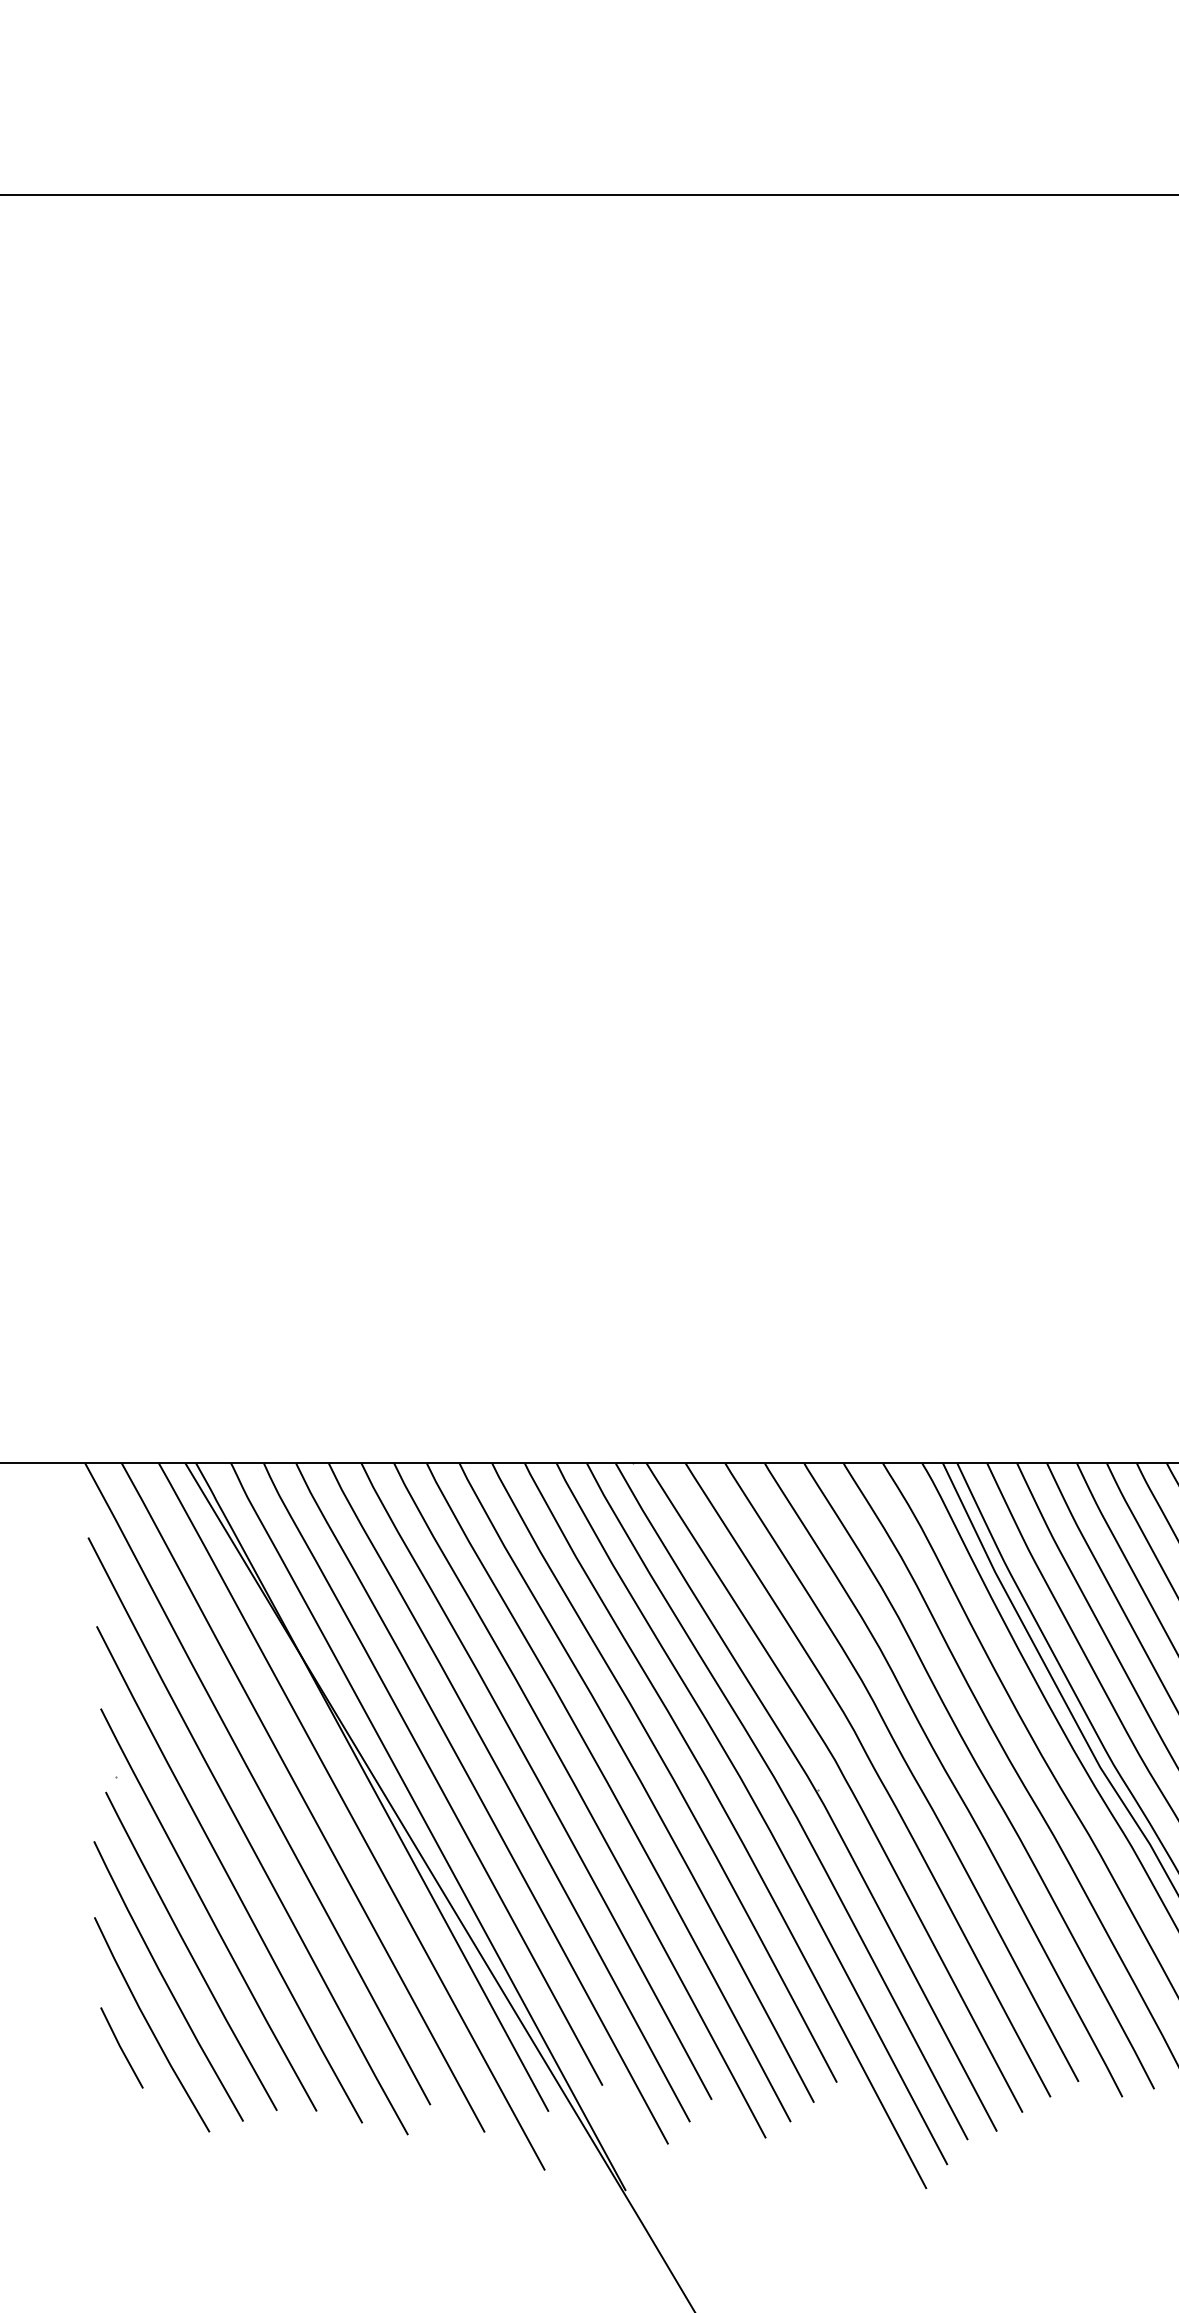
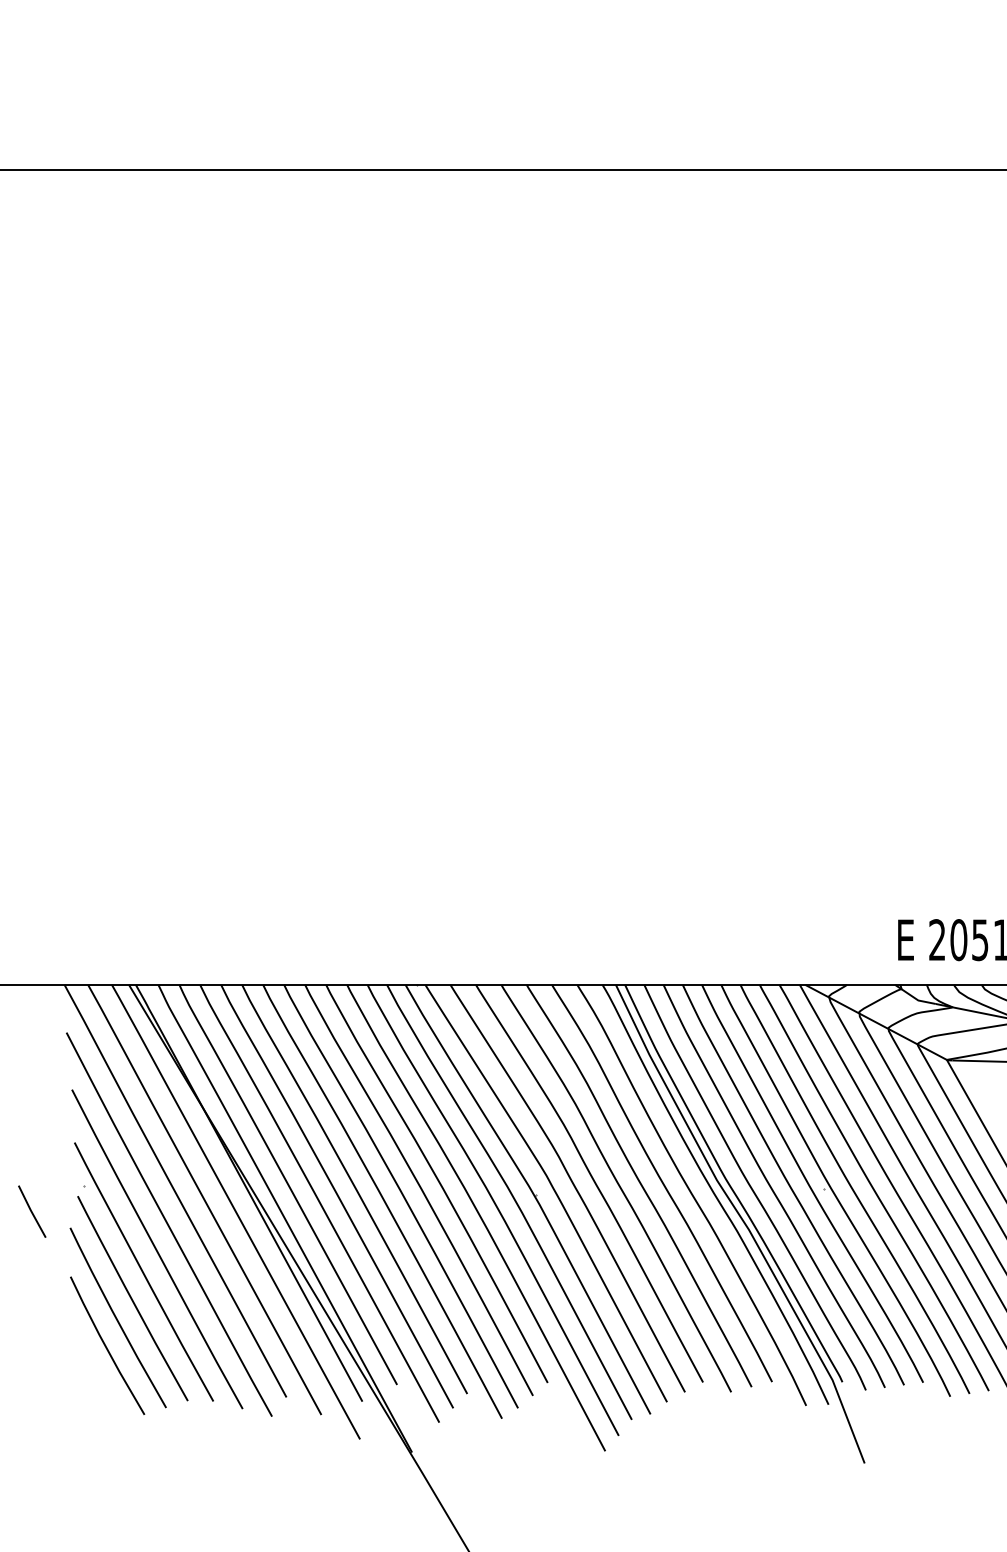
line: (122, 2047) -> (32, 1211), moved

